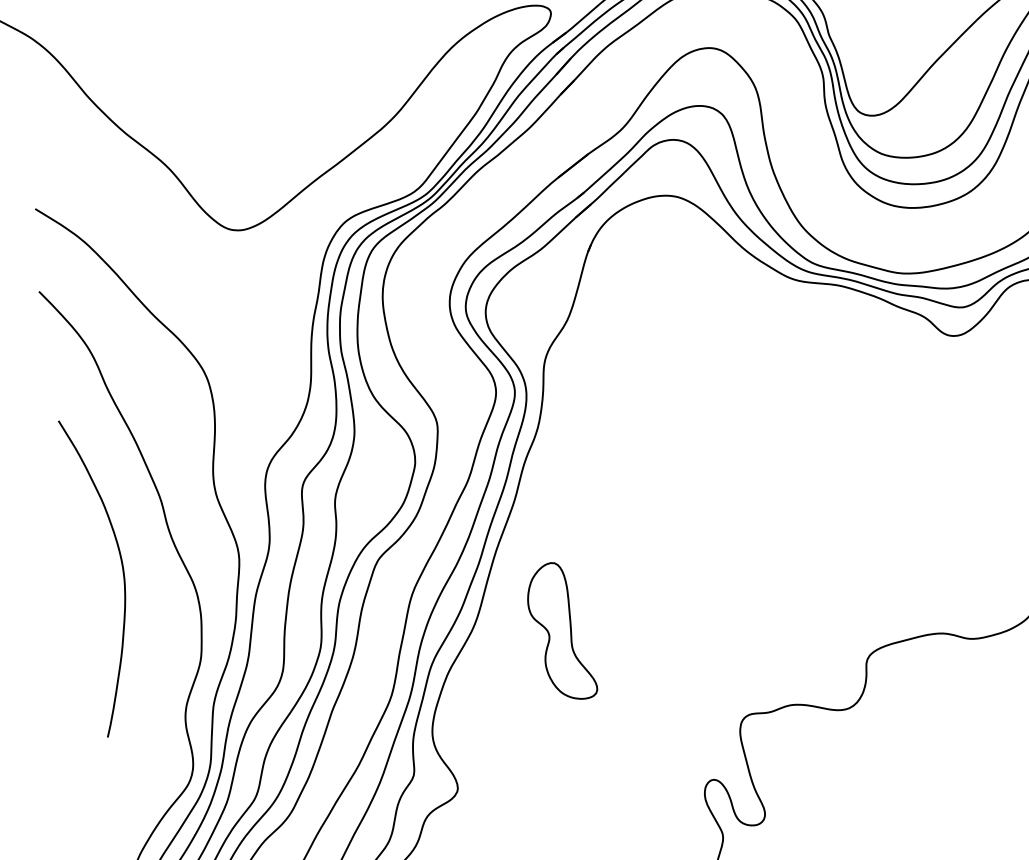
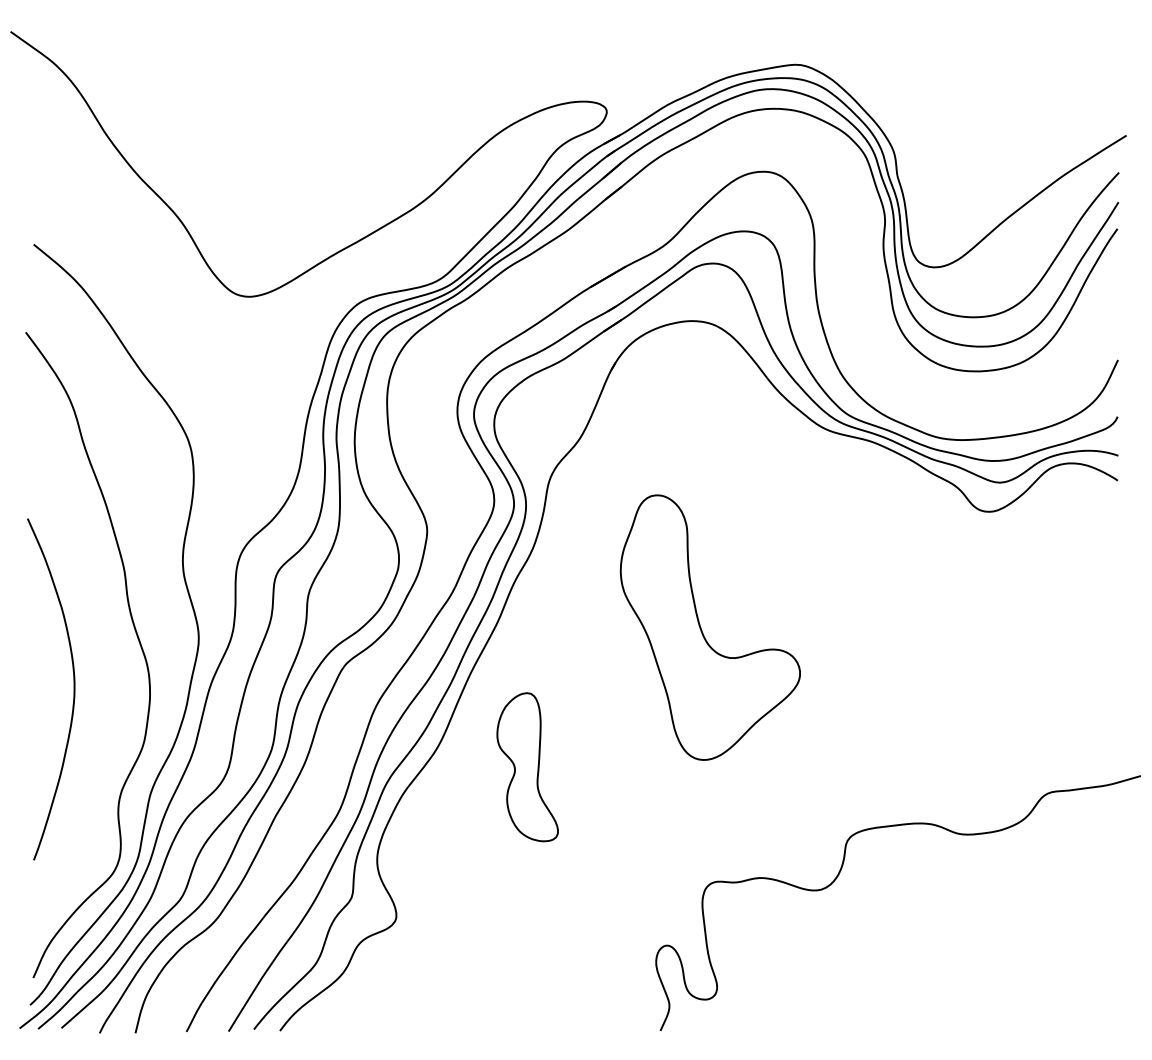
part: (705, 482) -> (702, 630), added
curve: (122, 573) -> (73, 689), moved

